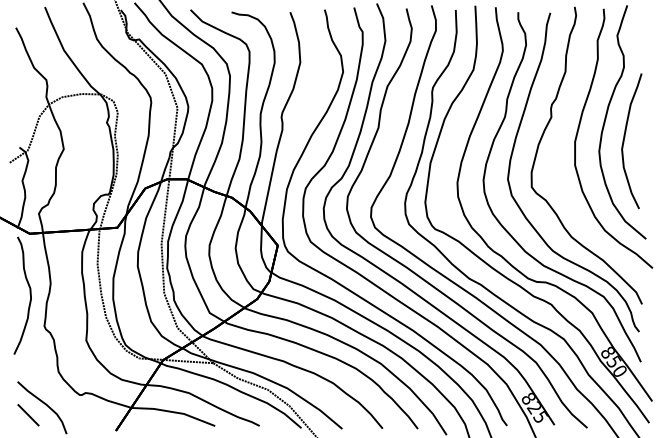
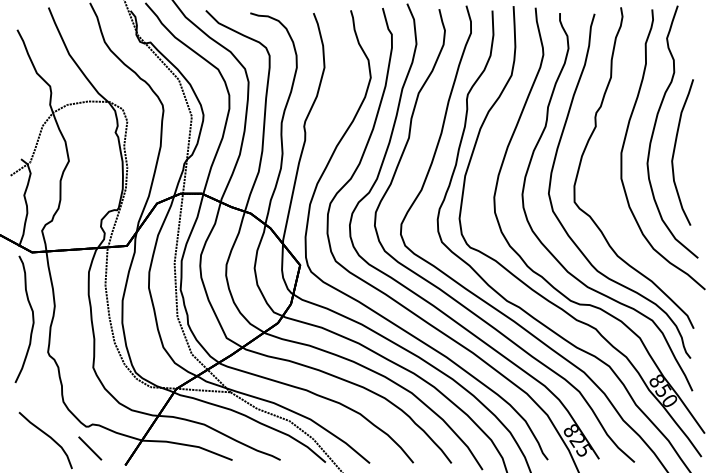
line: (28, 415) -> (90, 448), moved

